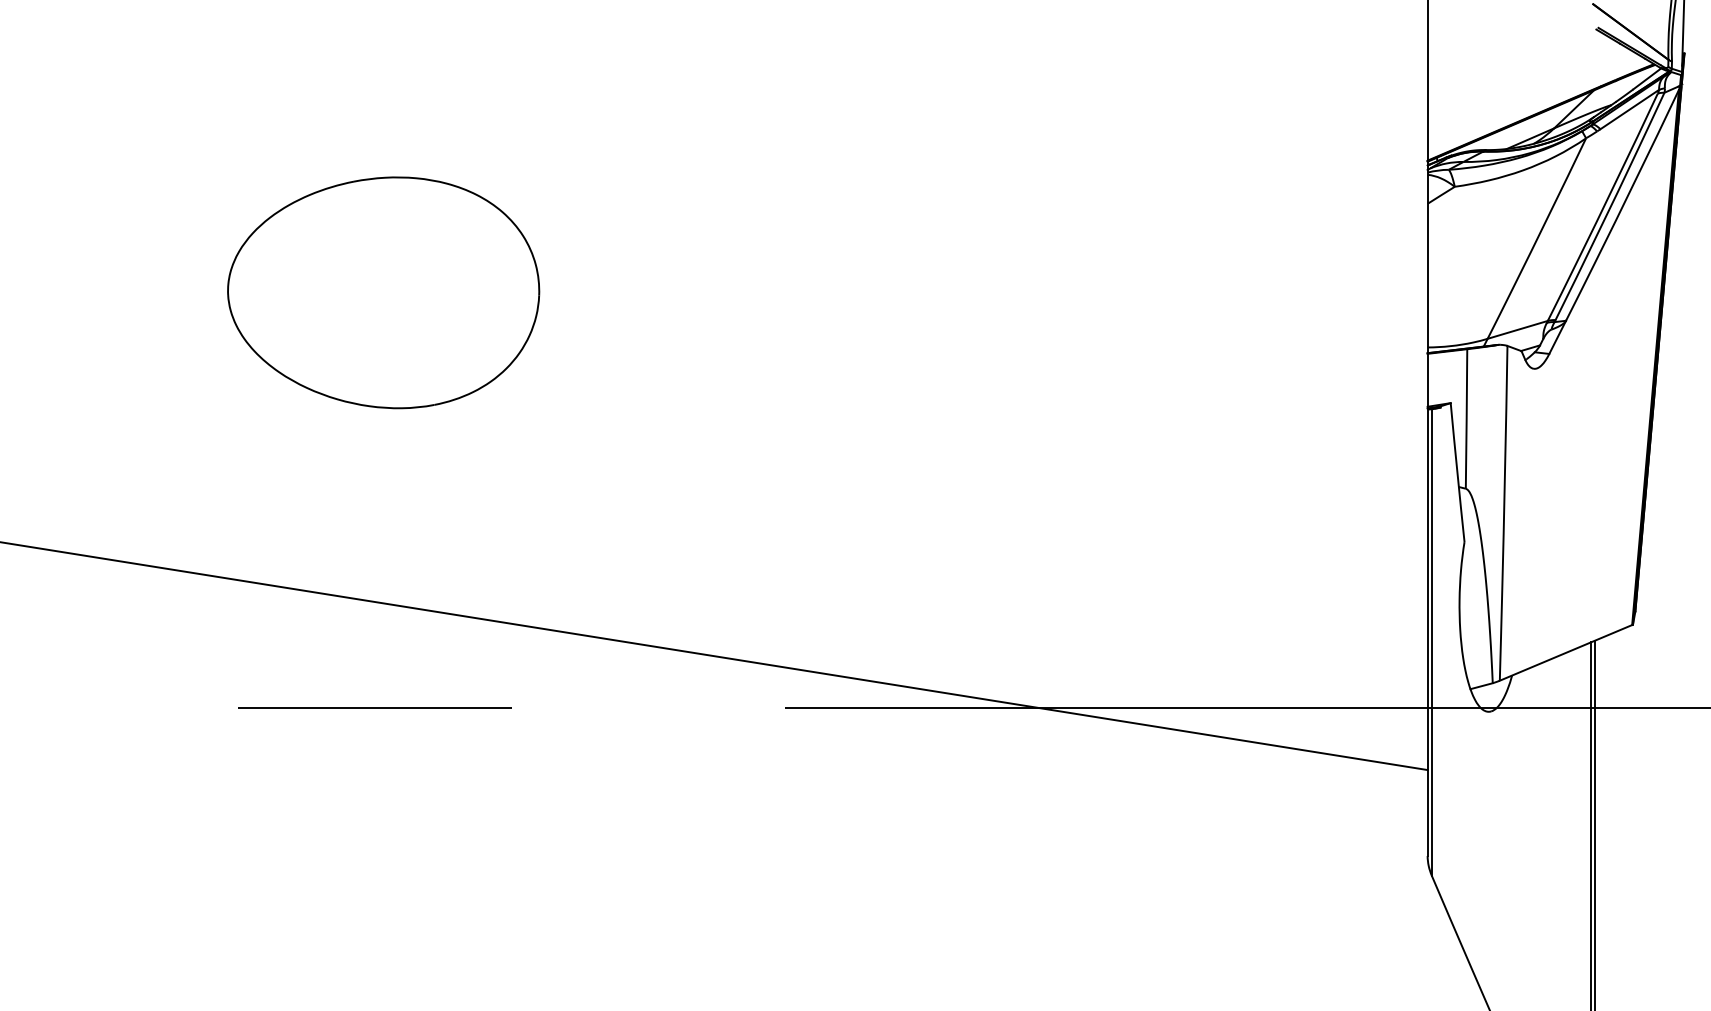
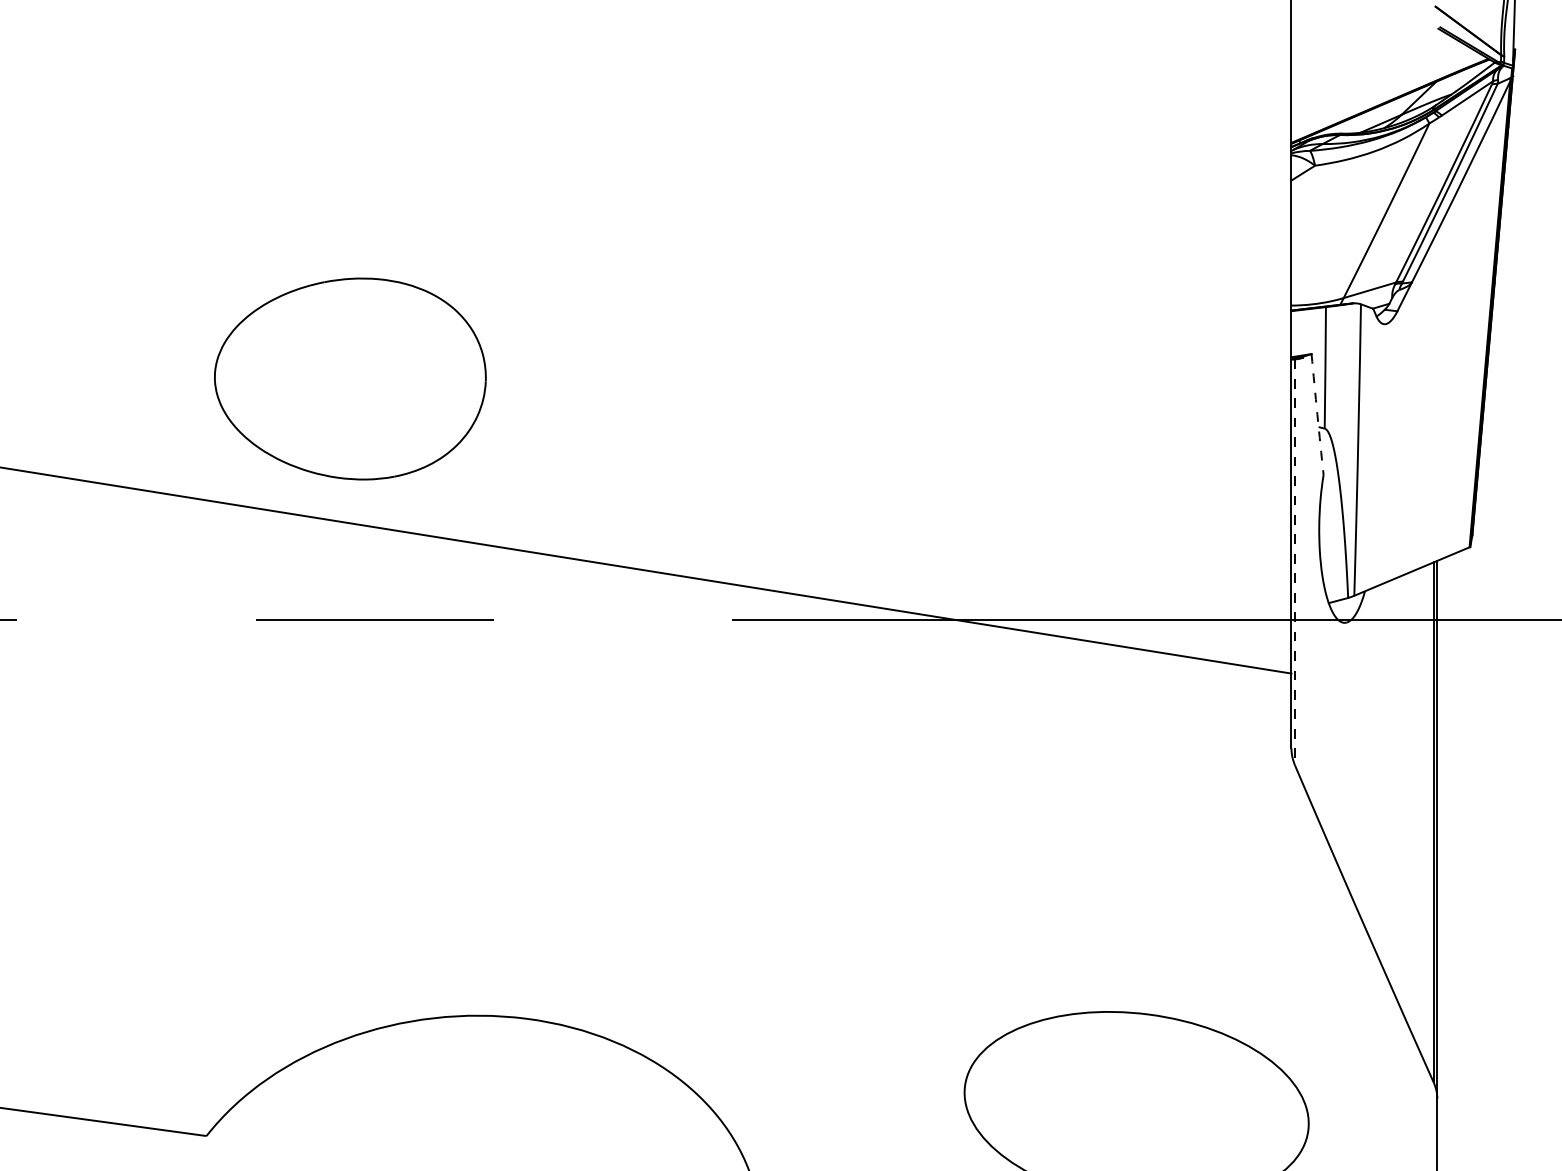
part: (383, 292) -> (350, 378), moved
arc: (1457, 472) -> (1317, 414), solid -> dashed
line: (1432, 643) -> (1295, 563), solid -> dashed

